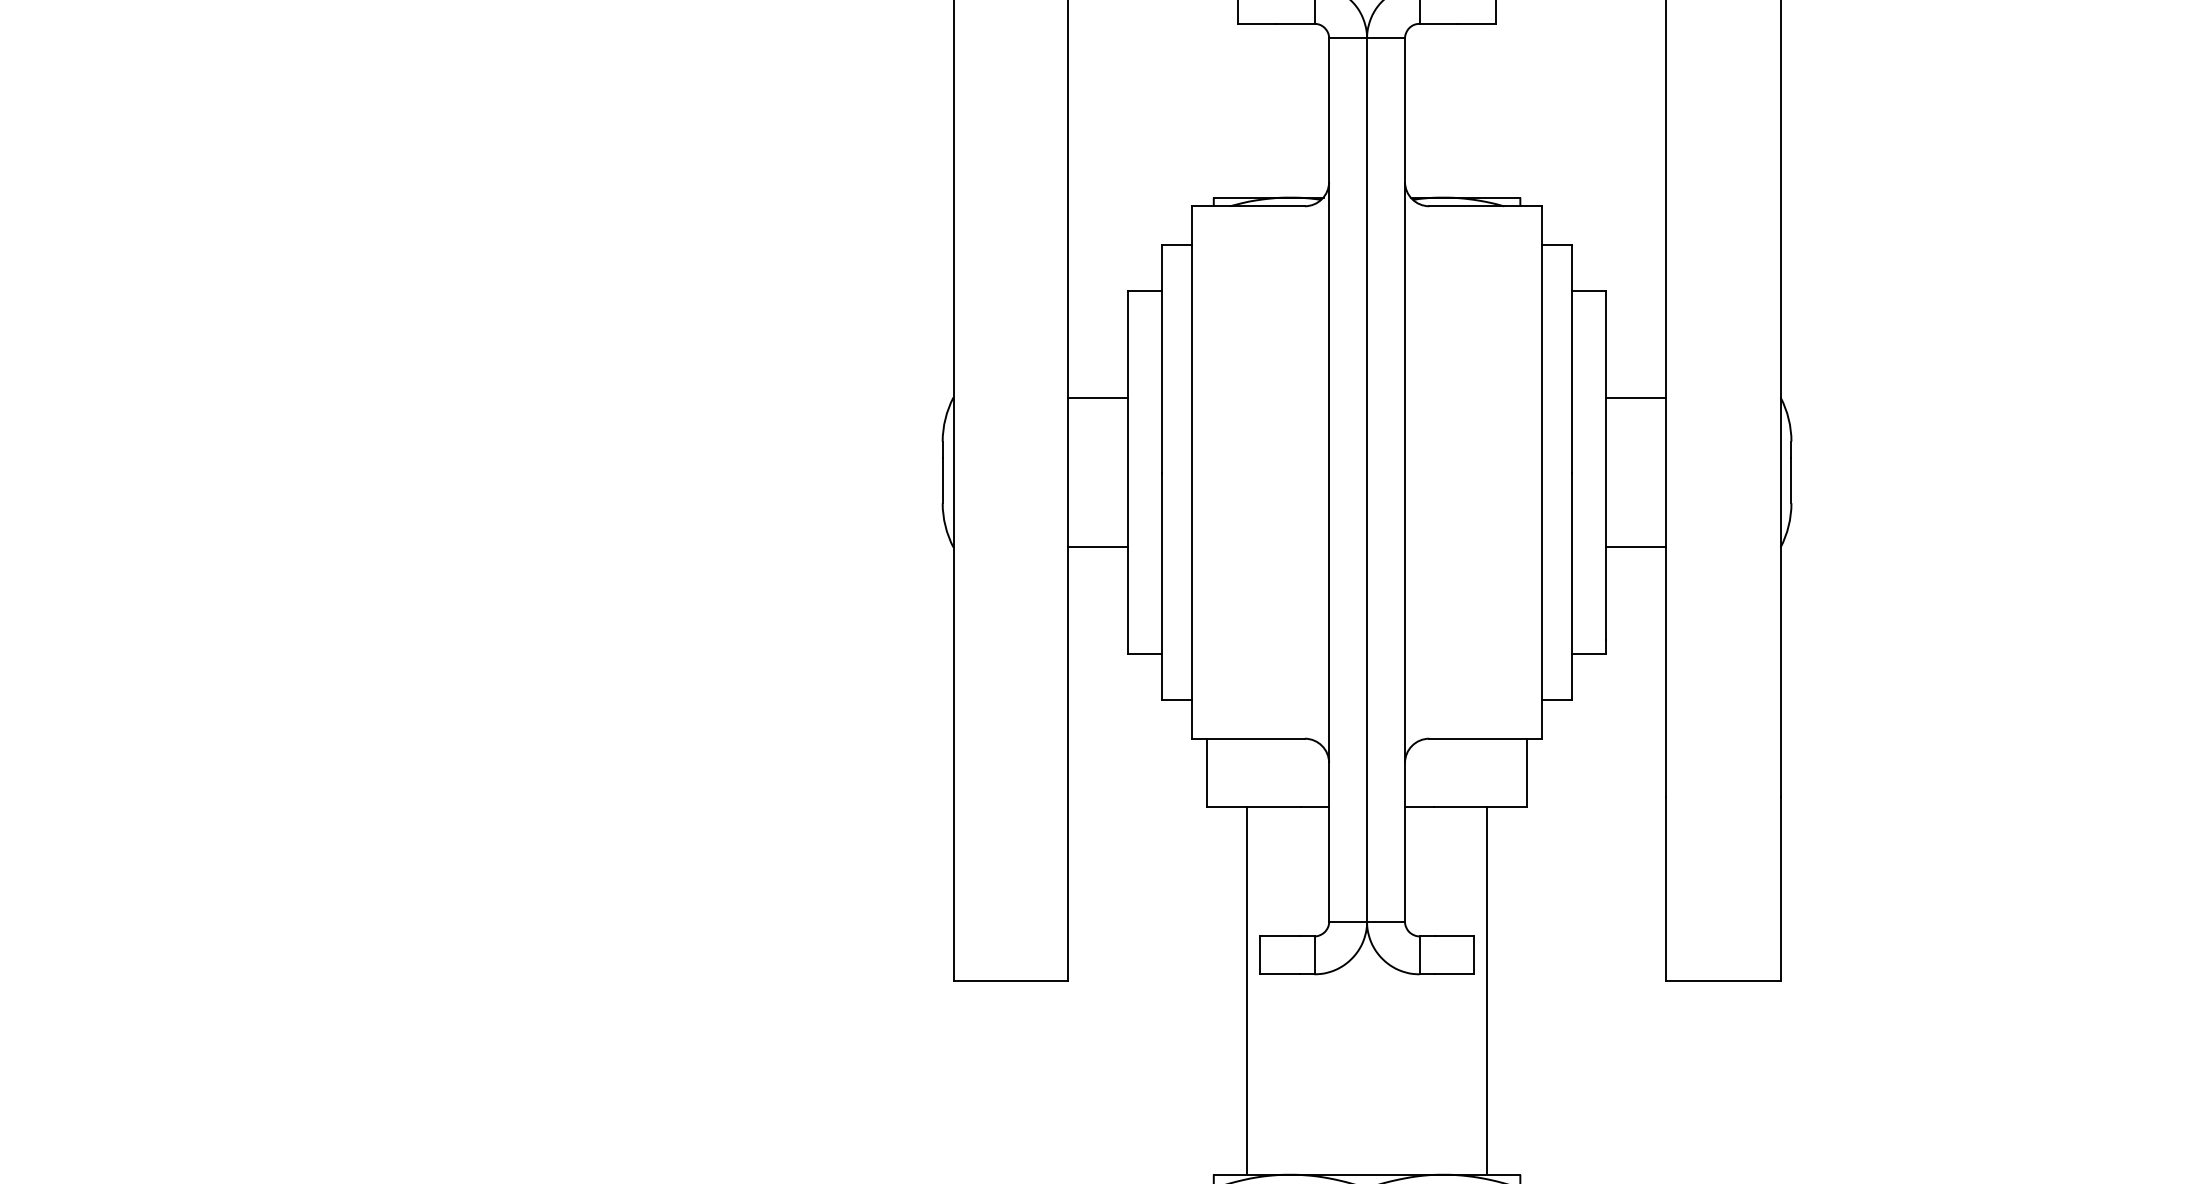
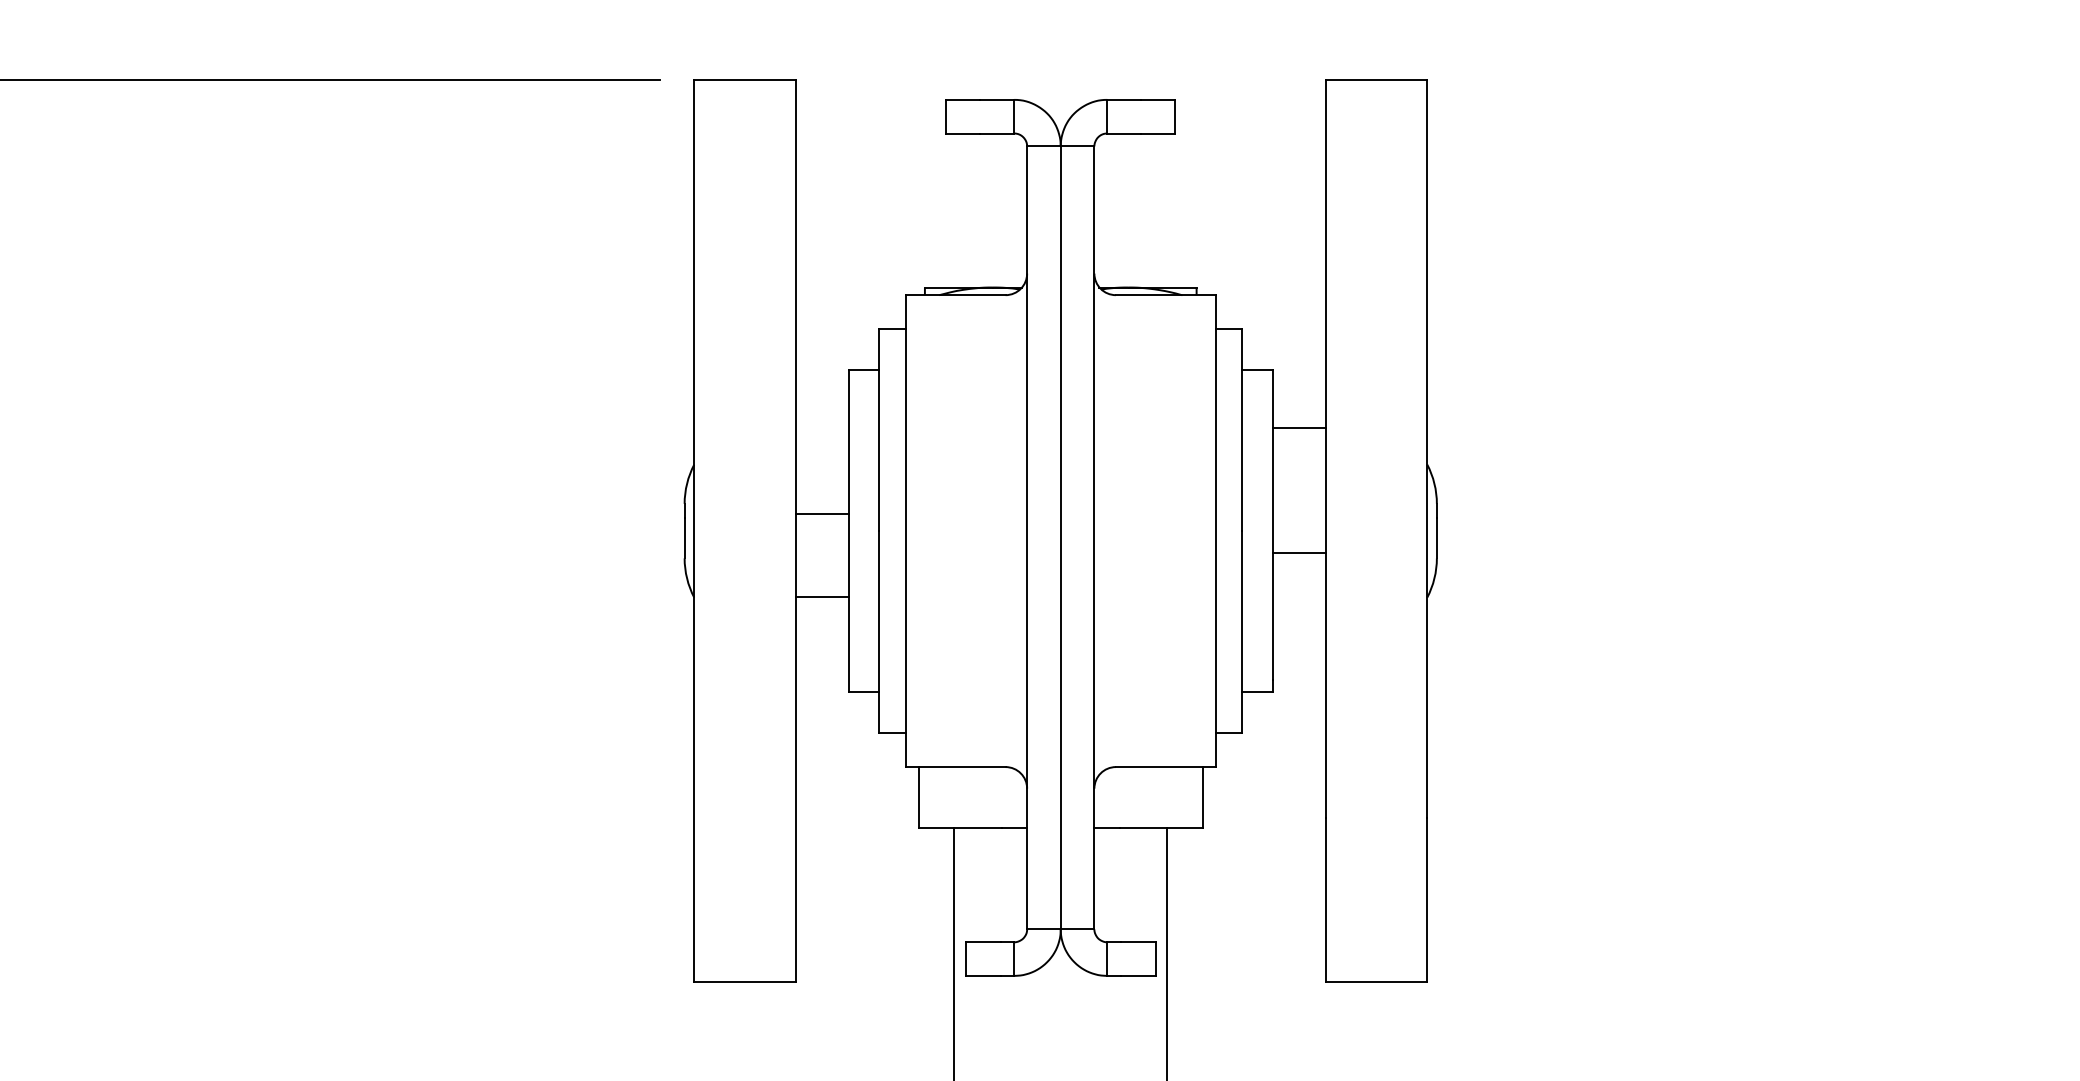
line: (1097, 397) -> (821, 513), moved
line: (1636, 397) -> (1299, 427), moved
line: (1636, 547) -> (1299, 553), moved

